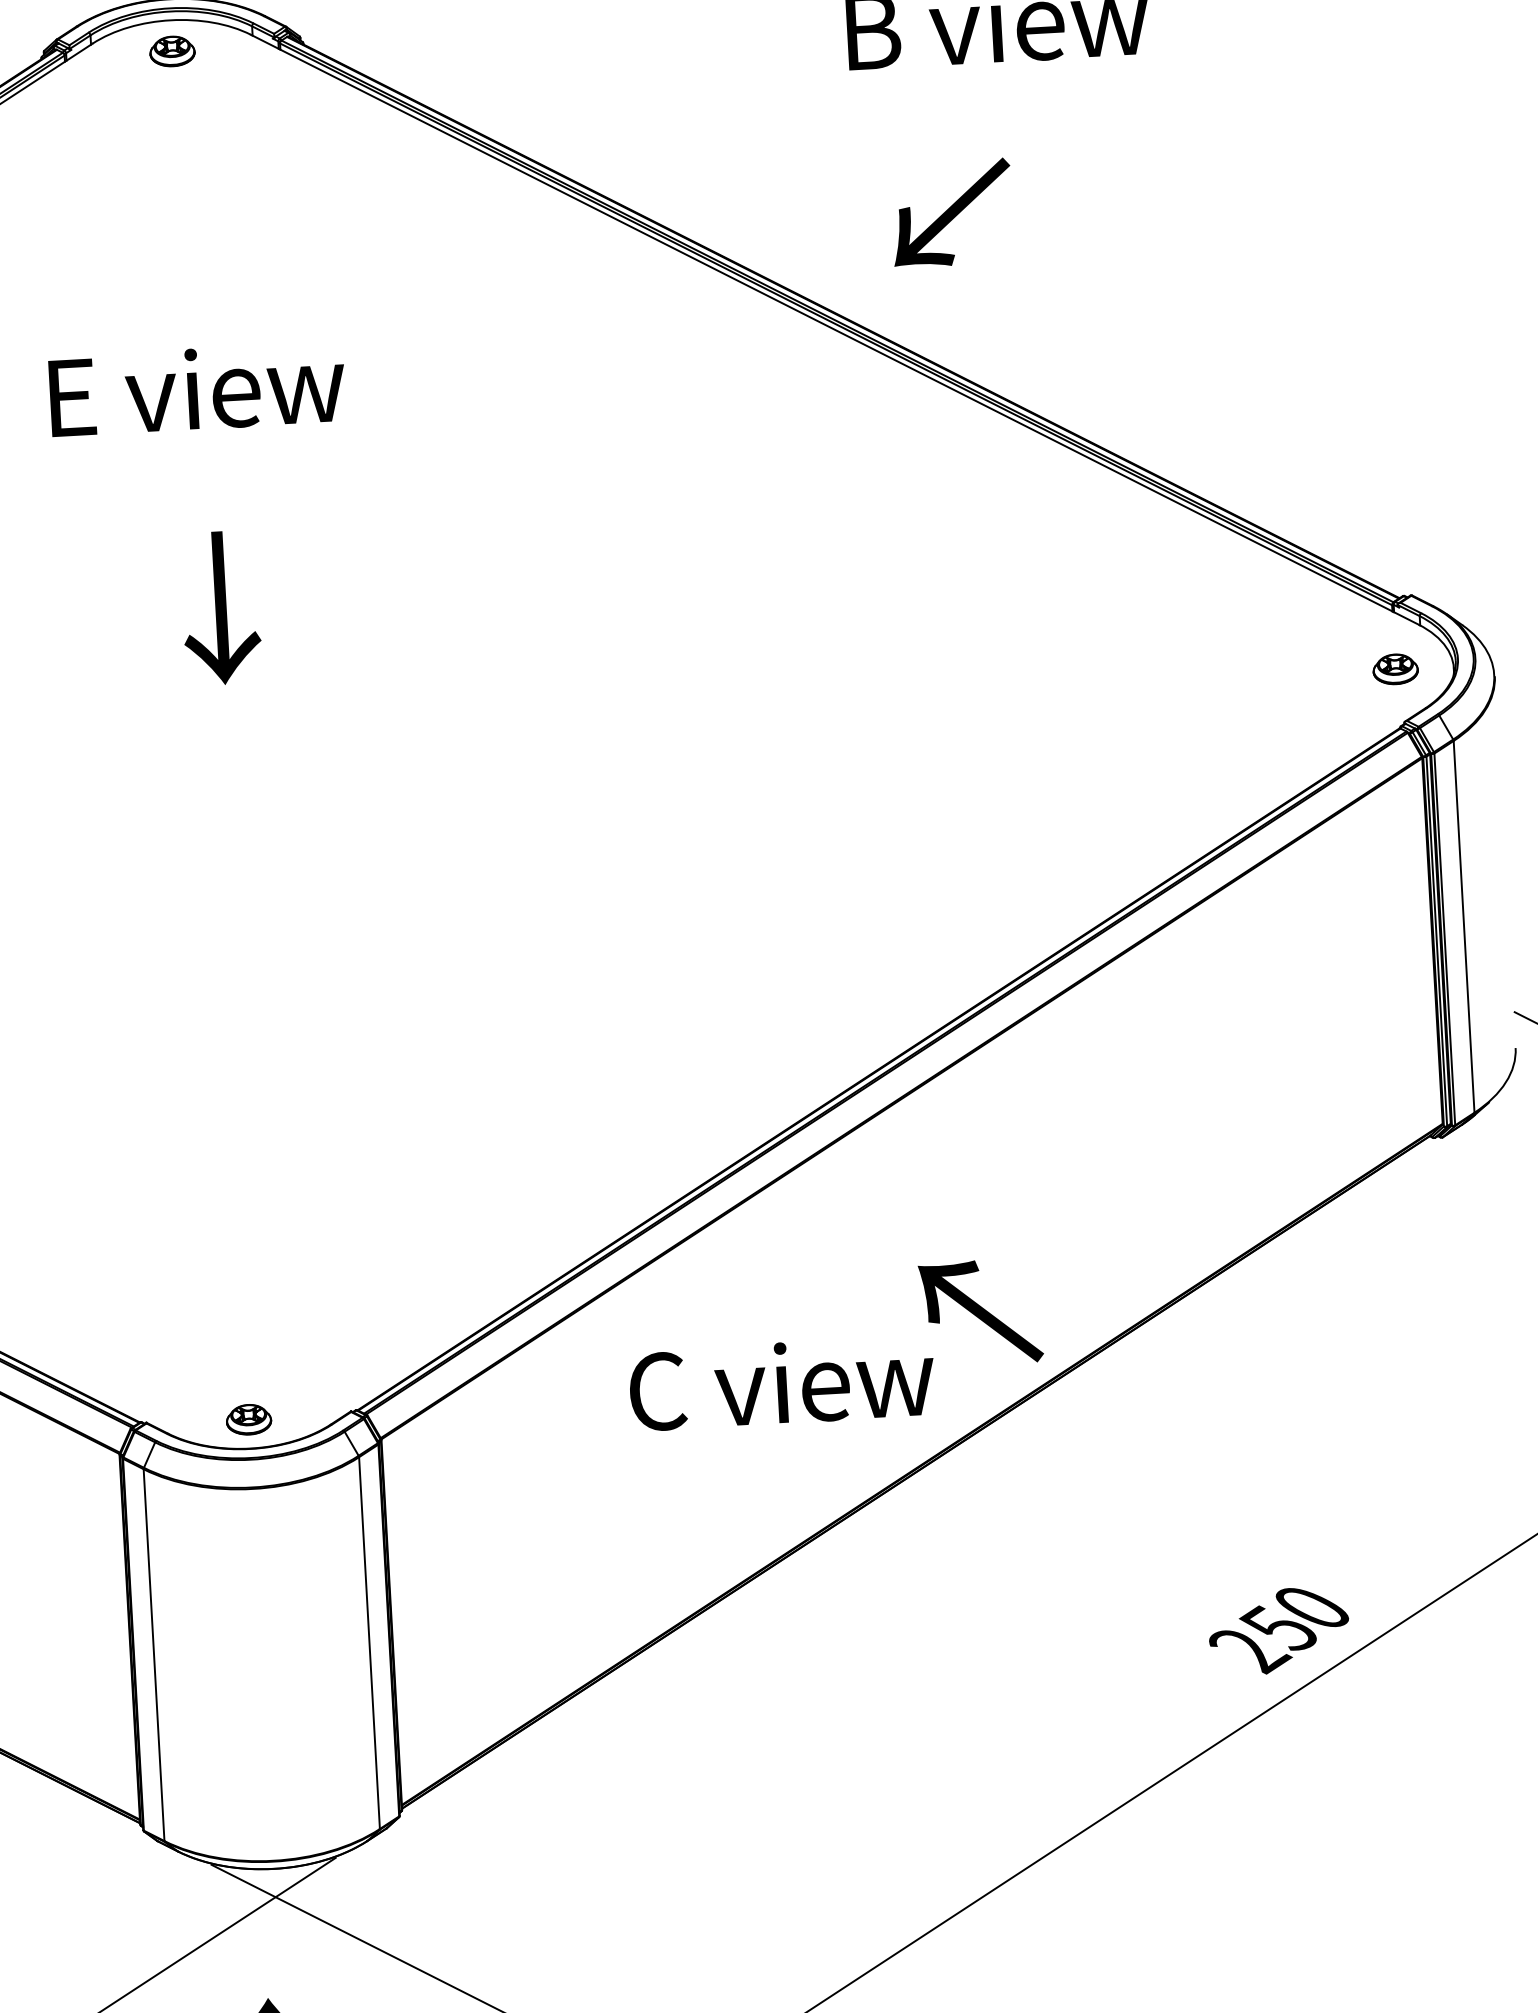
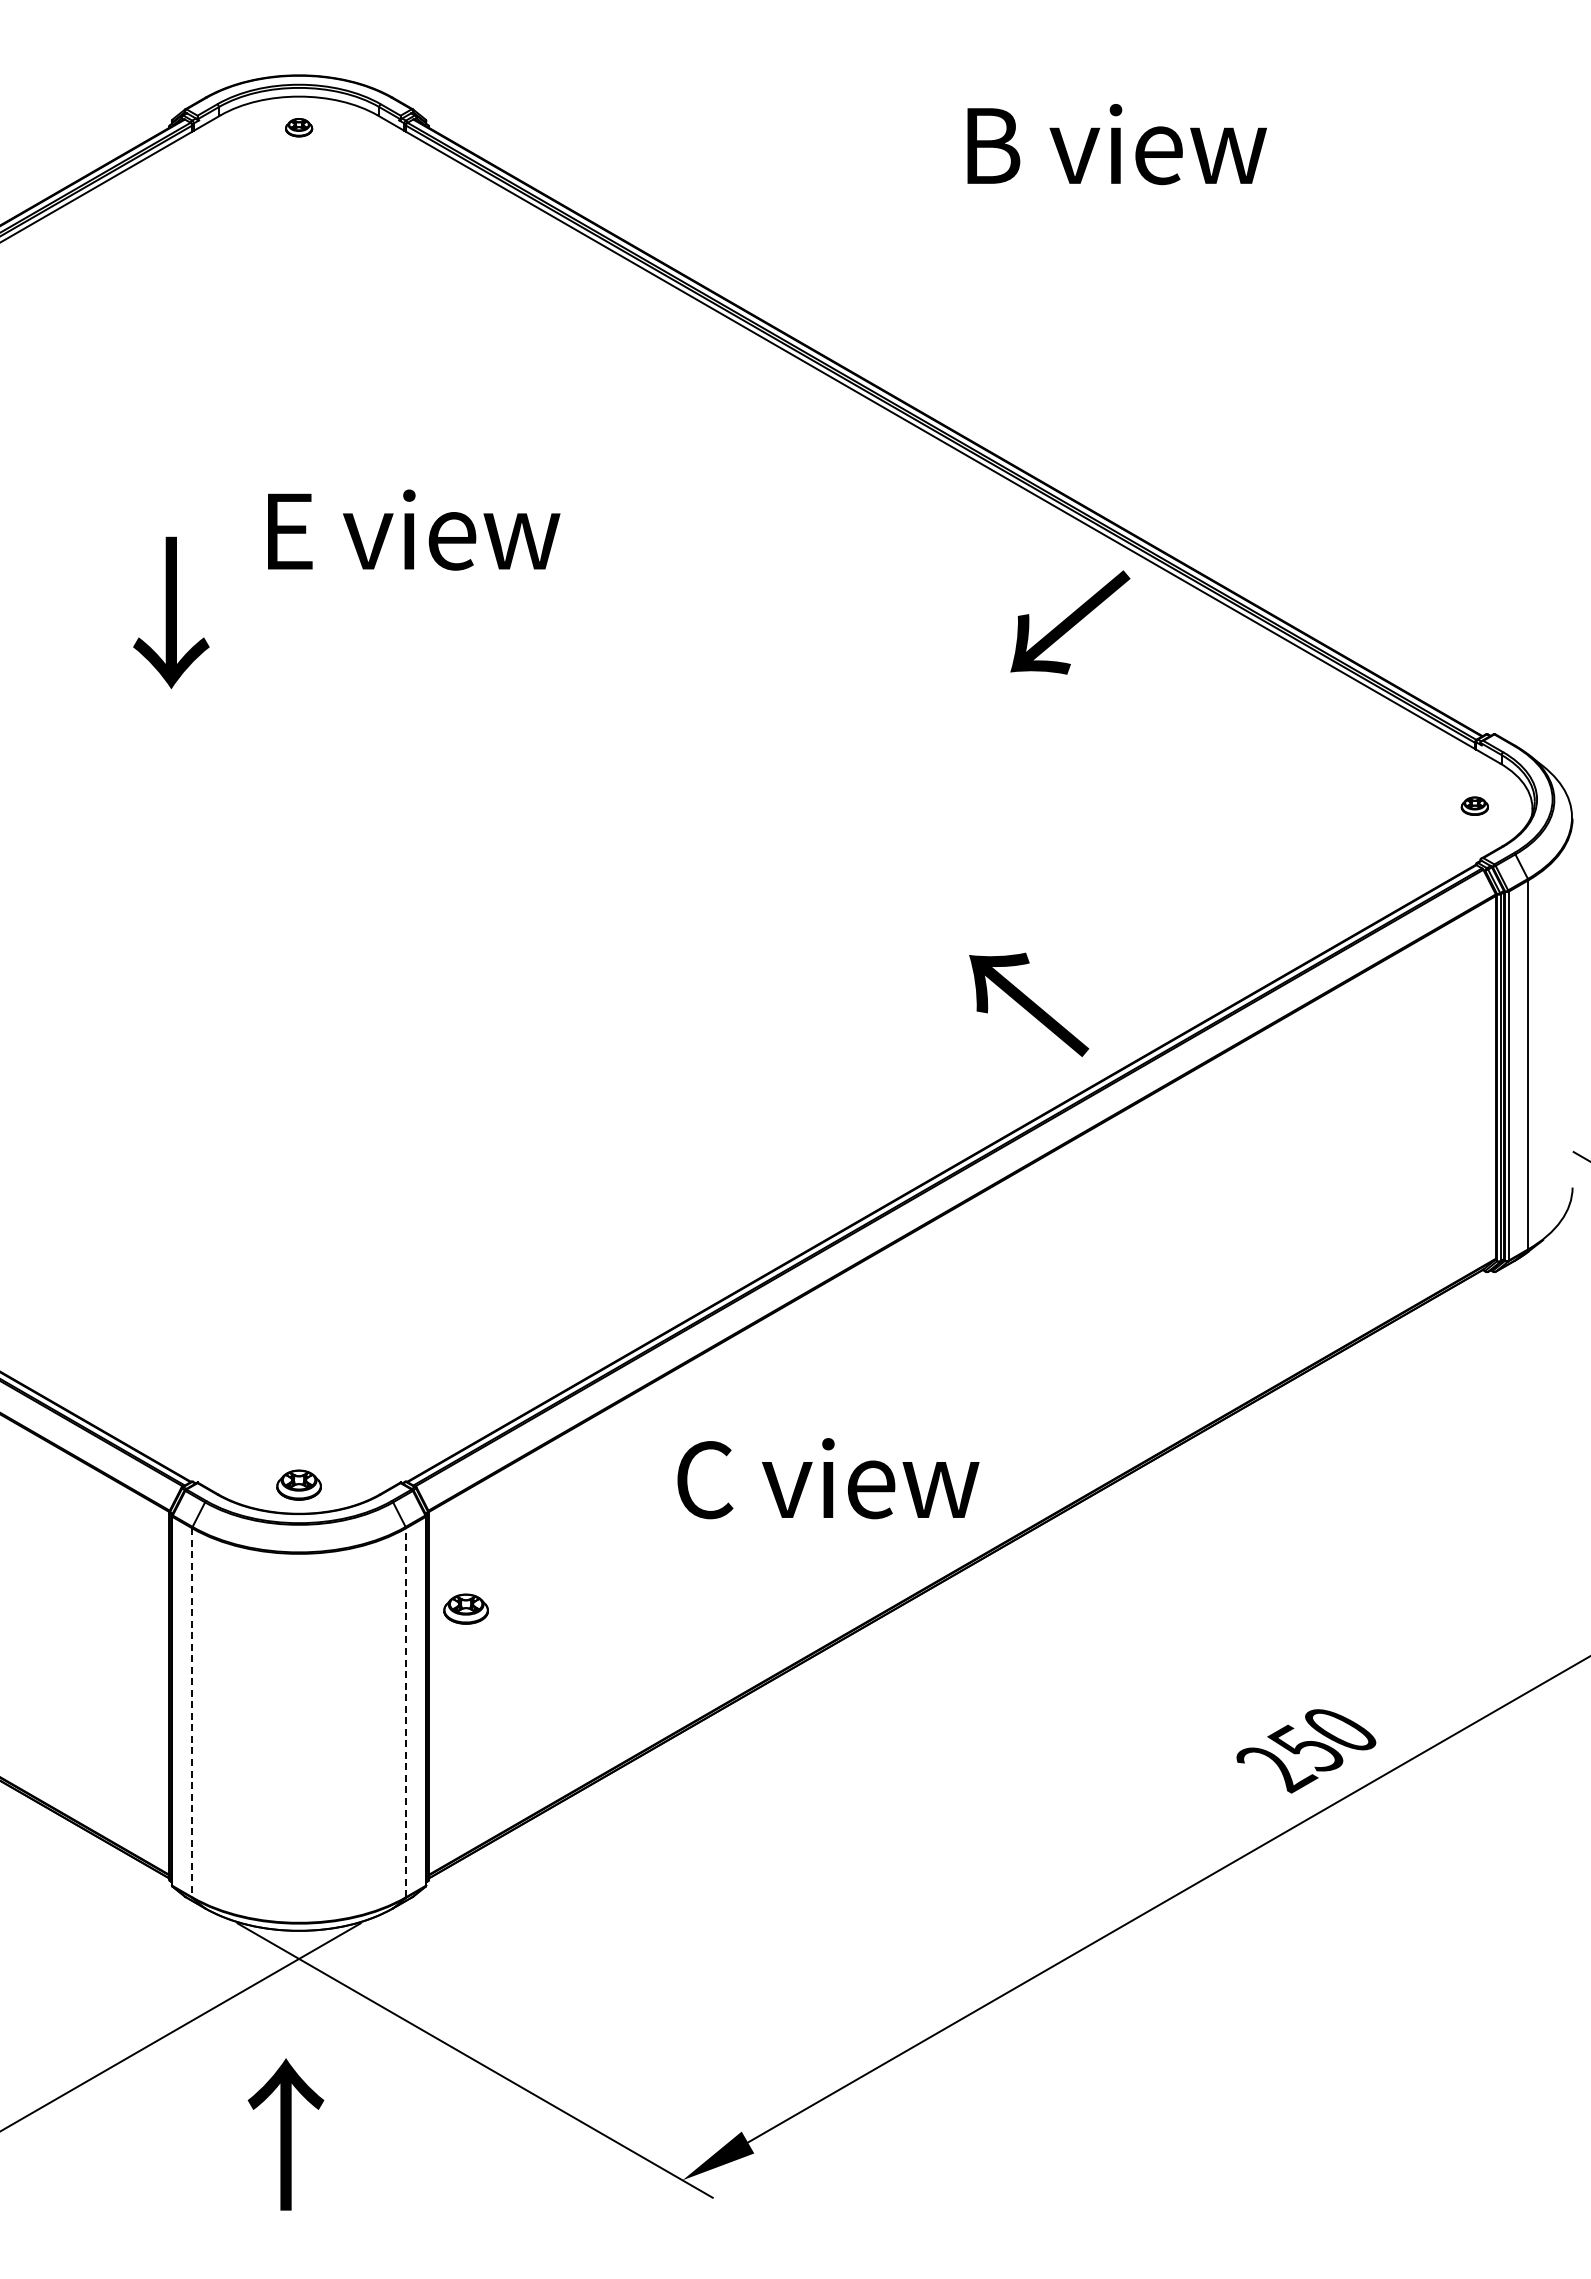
part: (171, 51) -> (298, 127), size x0.6
text: (952, 213) -> (1070, 622), moved
text: (197, 388) -> (414, 529), moved
text: (221, 607) -> (171, 612), moved
part: (1395, 668) -> (1474, 805), size x0.6
text: (981, 1312) -> (1029, 1004), moved
part: (423, 1534) -> (465, 1608), added
line: (369, 1642) -> (406, 1712), solid -> dashed
line: (154, 1655) -> (192, 1713), solid -> dashed

